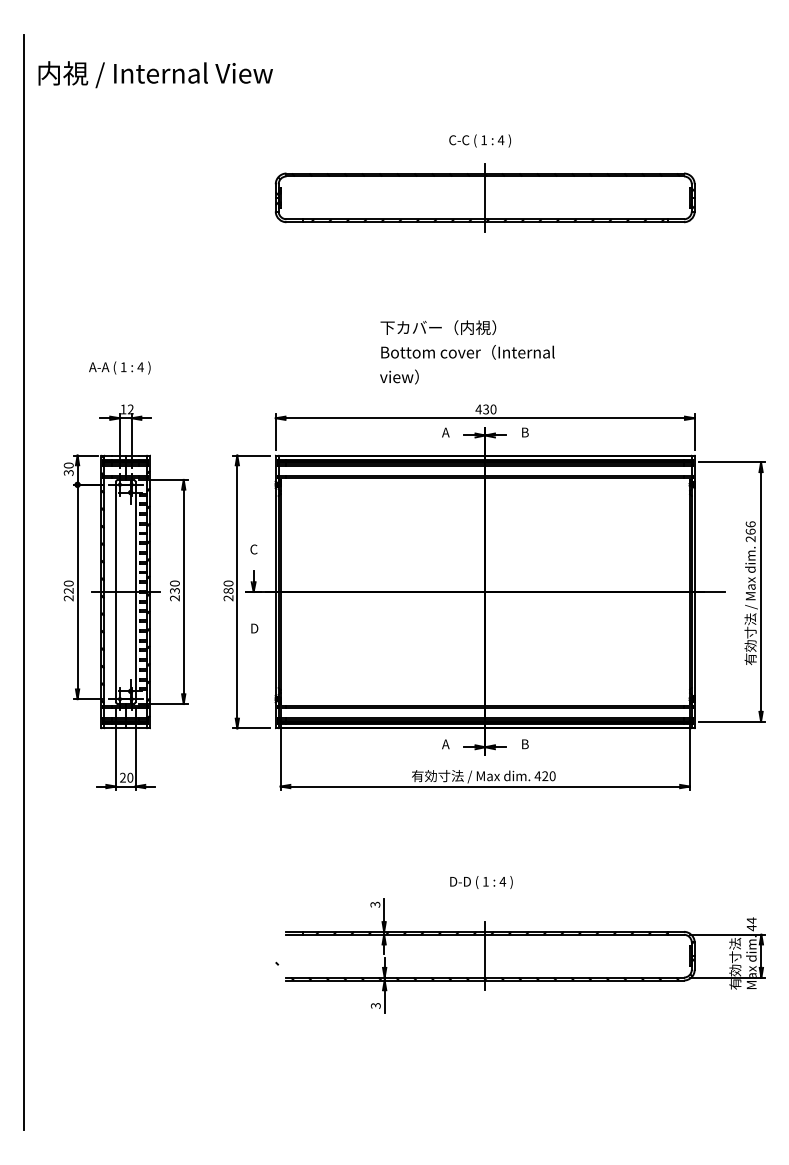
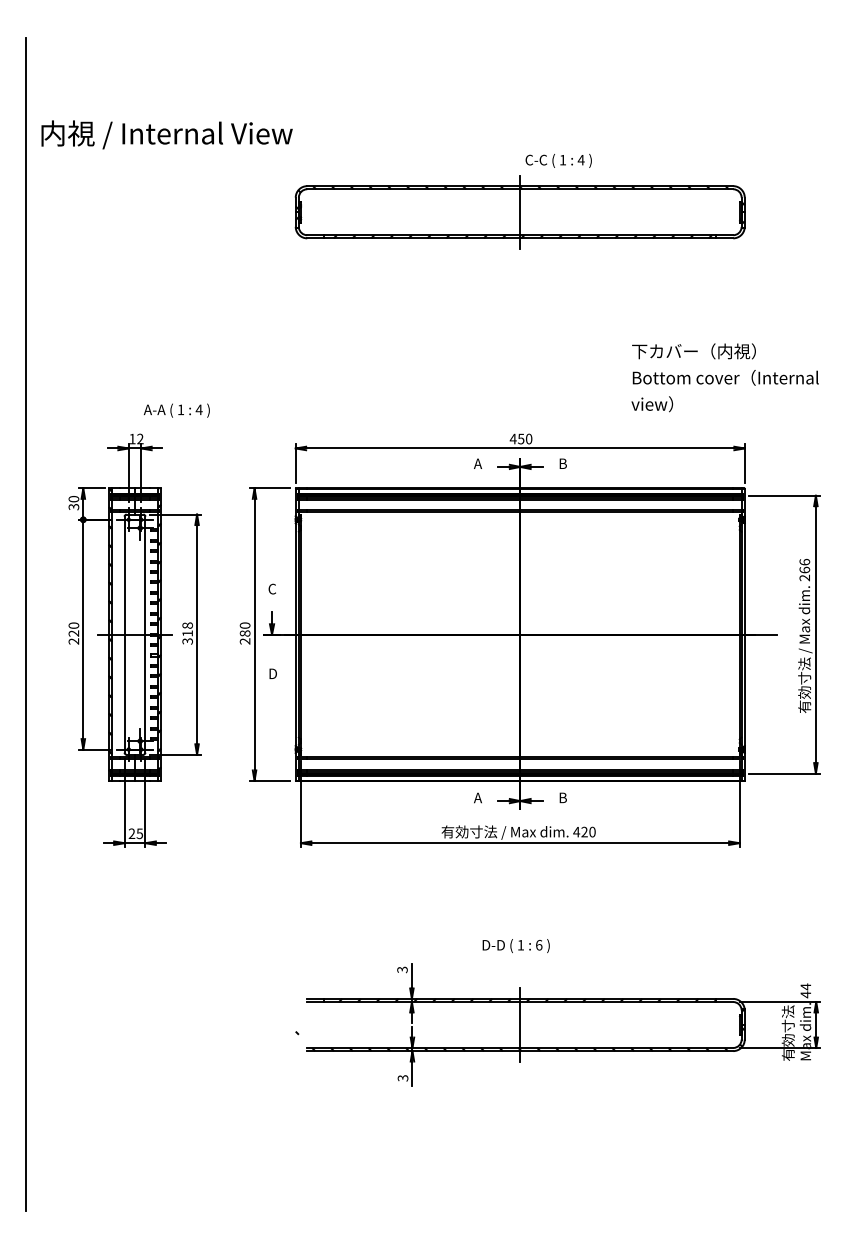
text: (155, 74) -> (166, 134), moved
text: (479, 140) -> (558, 160), moved
text: (467, 352) -> (725, 377), moved
text: (119, 367) -> (176, 410), moved
text: (485, 408) -> (520, 438), 430 -> 450
text: (174, 590) -> (187, 633), 230 -> 318
text: (130, 777) -> (140, 833), 20 -> 25
text: (502, 881) -> (538, 944), 4 -> 6

